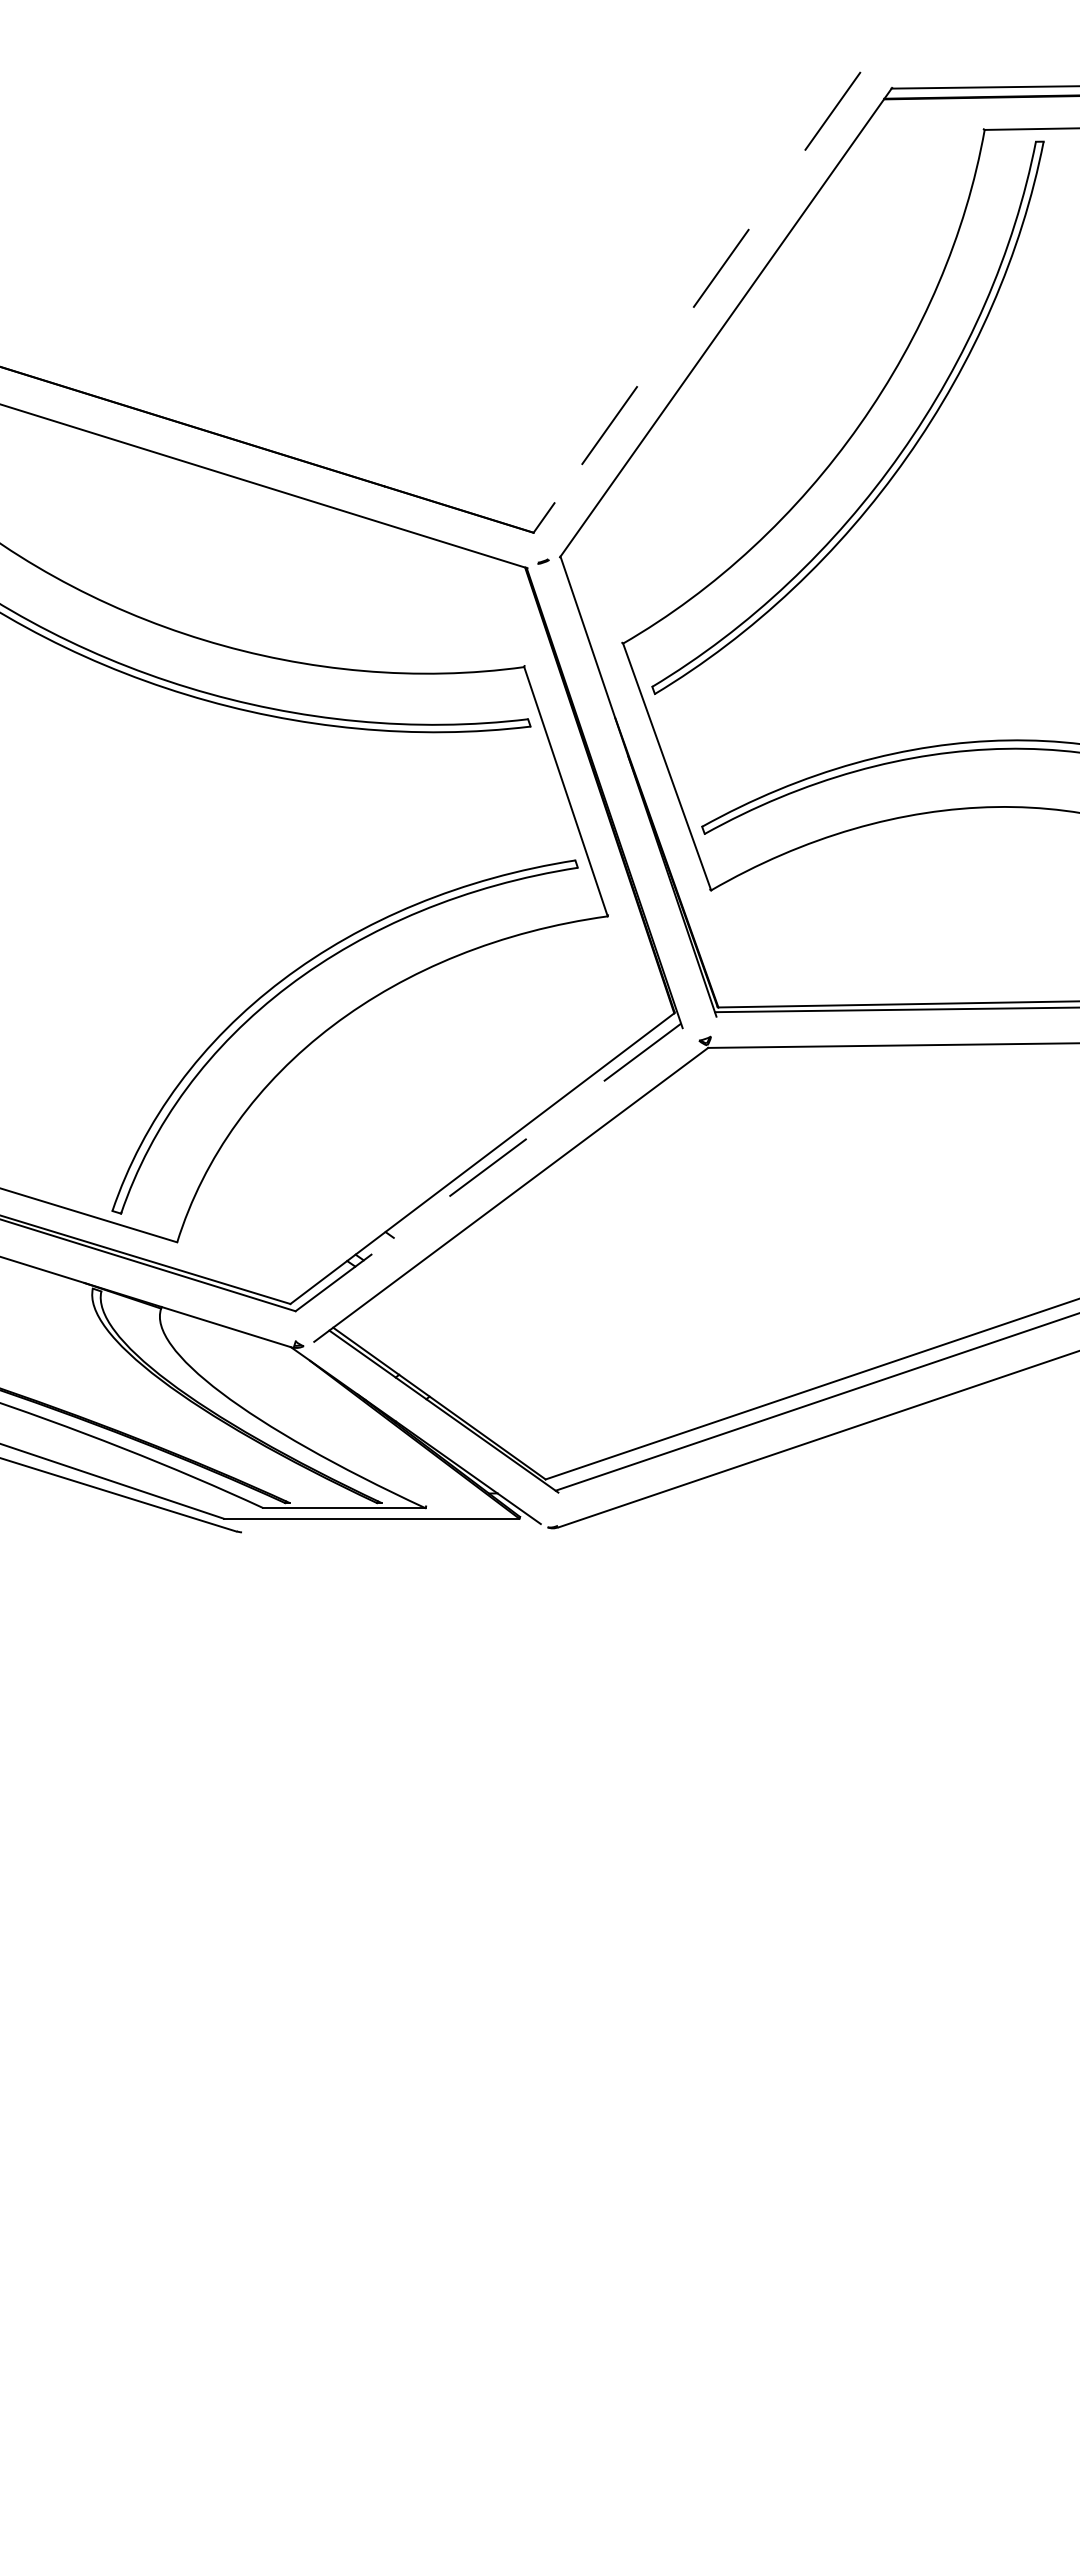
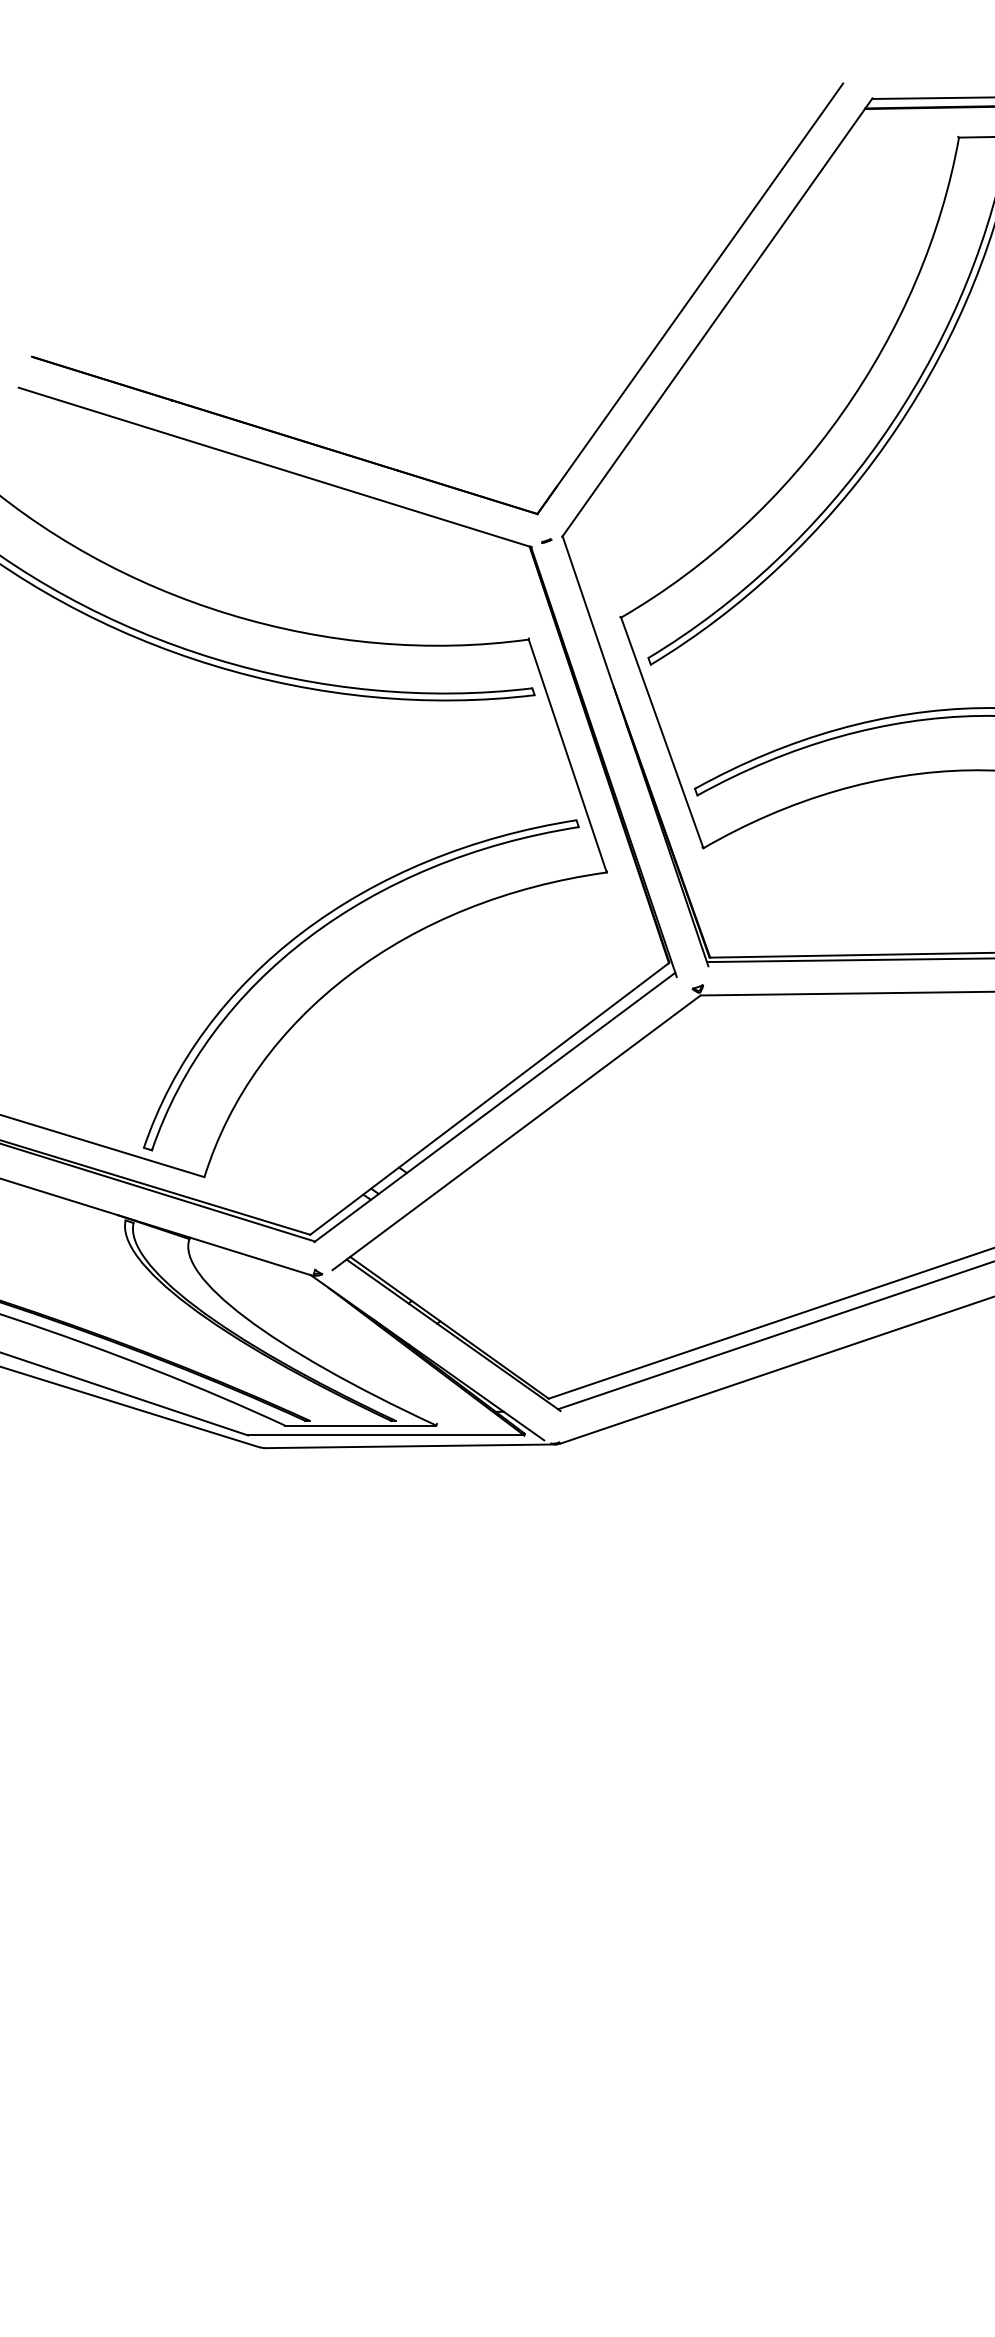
line: (697, 302) -> (690, 298), dashed -> solid
line: (488, 1167) -> (495, 1107), dashed -> solid
line: (397, 1530) -> (410, 1446), added

